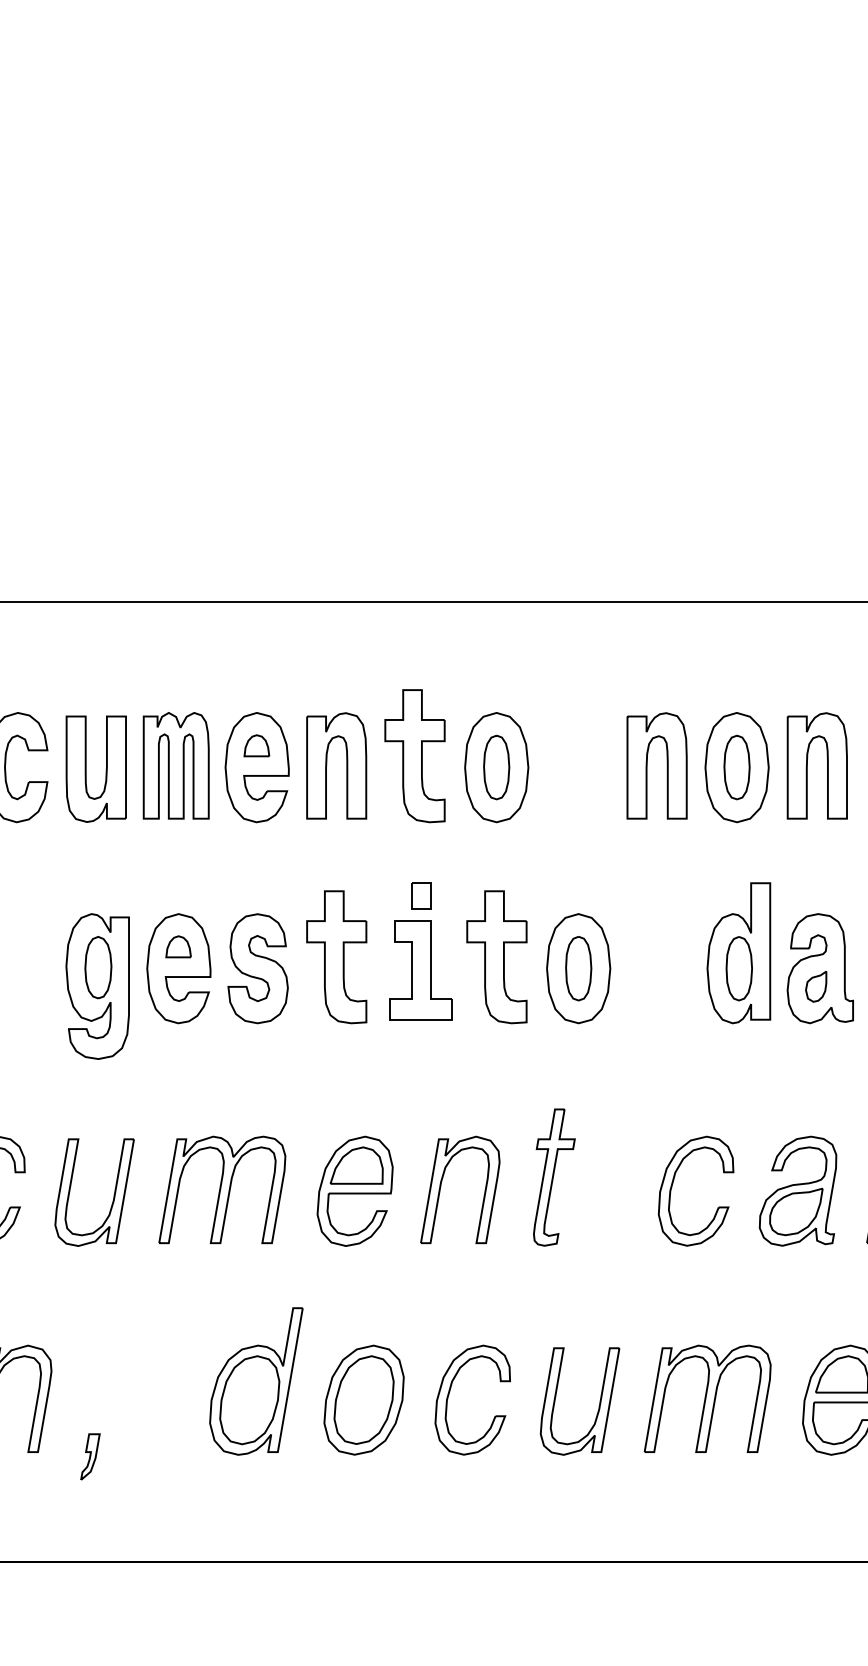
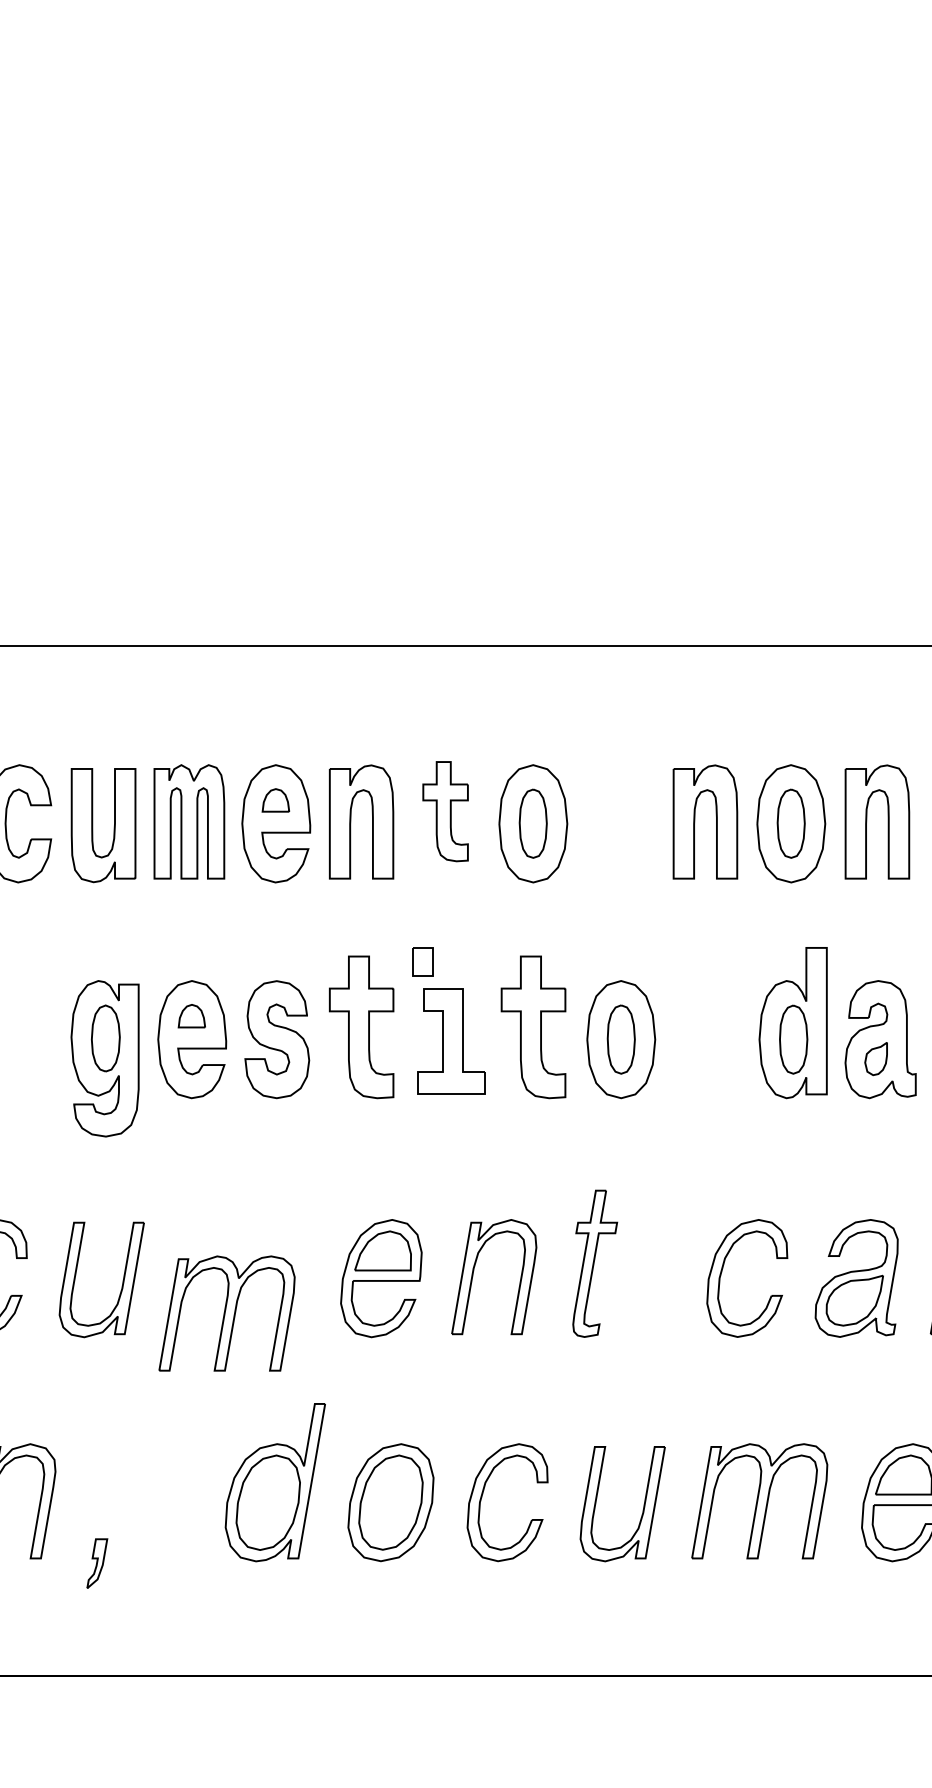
part: (414, 756) -> (445, 811), size x0.7
part: (421, 895) -> (422, 961), moved
part: (222, 1189) -> (227, 1313), moved

